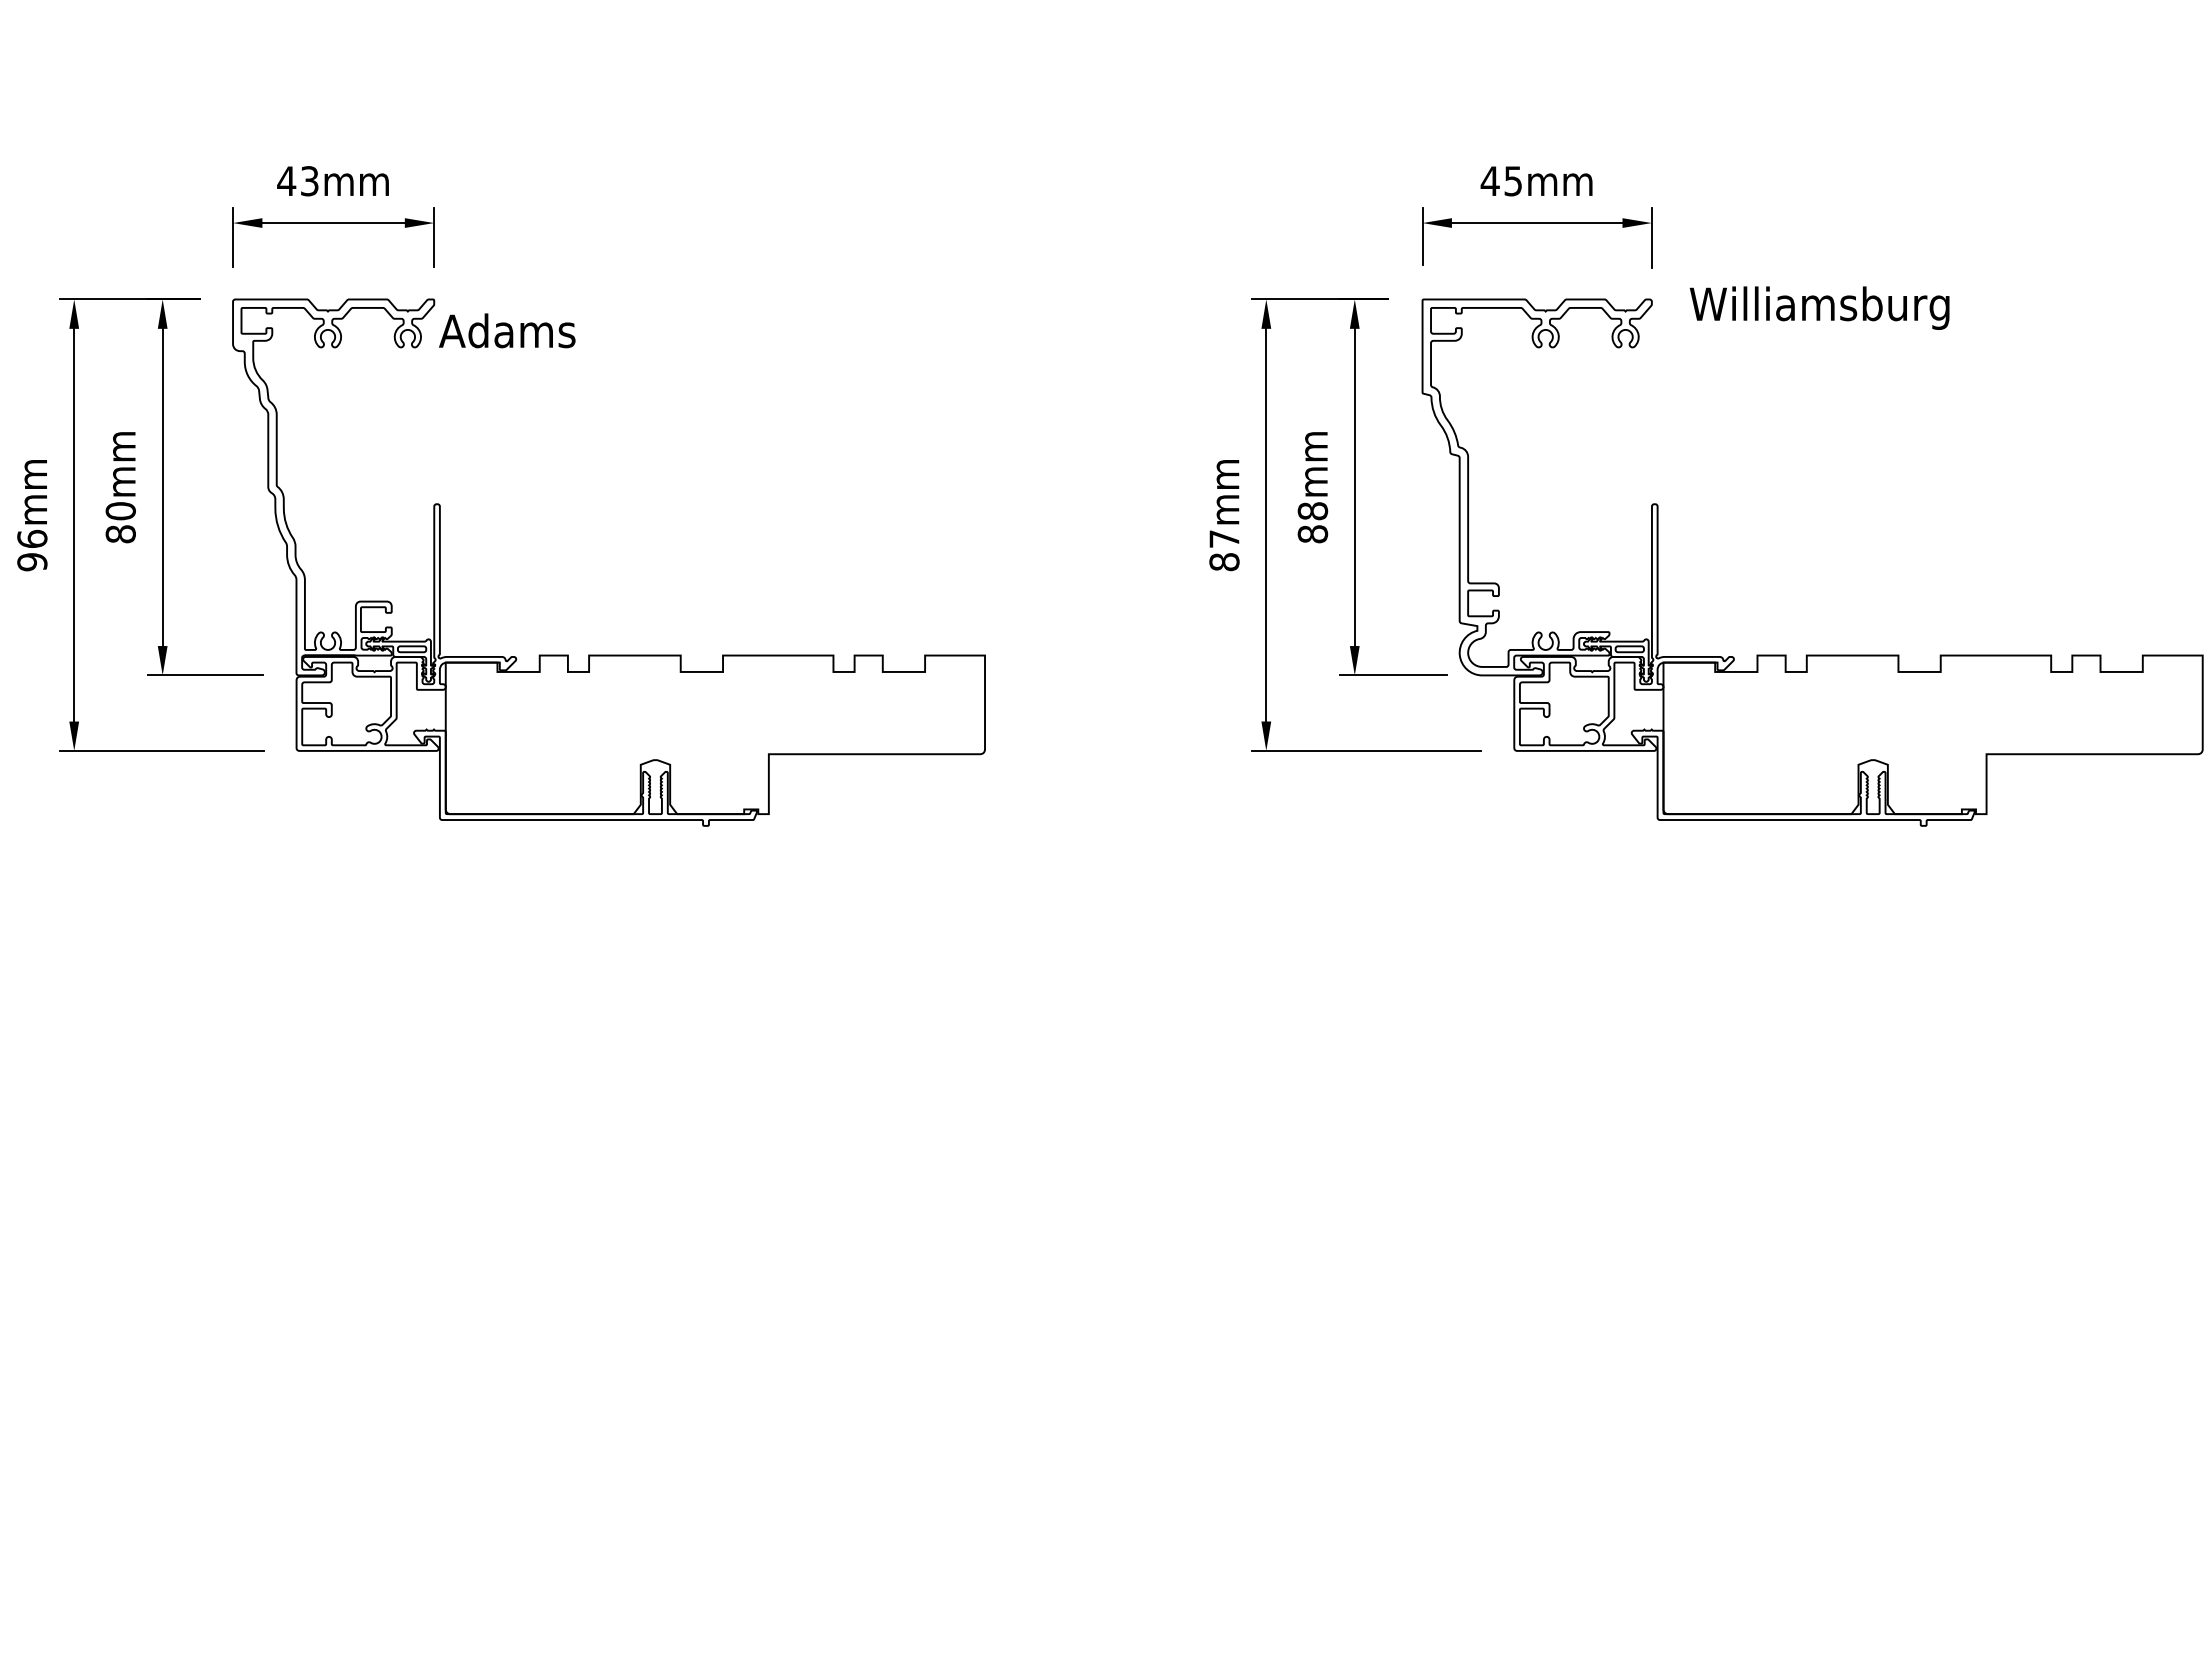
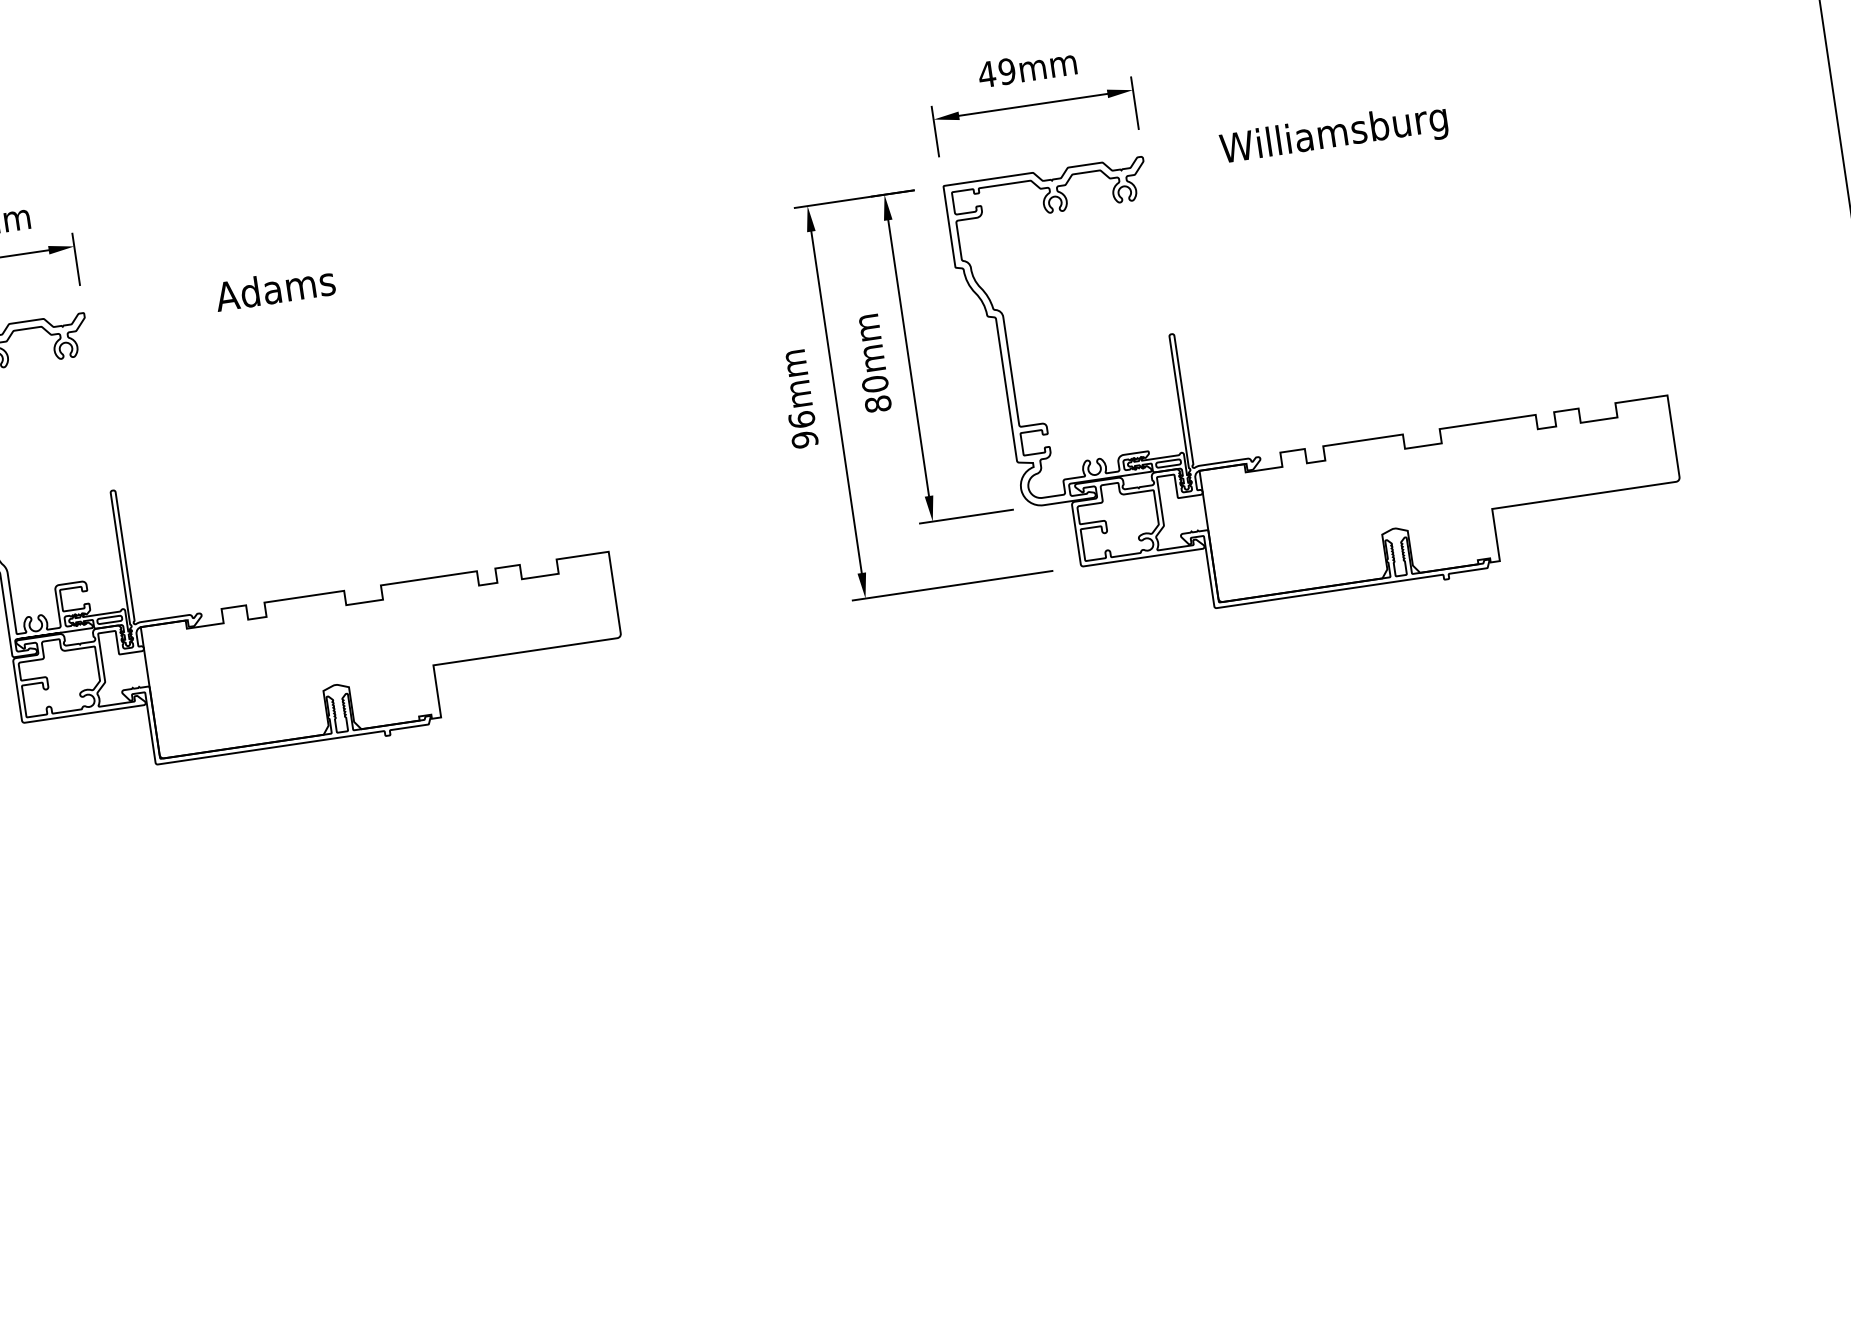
text: (1513, 181) -> (1007, 71), 45mm -> 49mm
text: (1819, 307) -> (1333, 135), moved
text: (507, 330) -> (275, 288), moved
text: (1312, 511) -> (874, 384), 88mm -> 80mm
text: (1224, 550) -> (803, 429), 87mm -> 96mm

